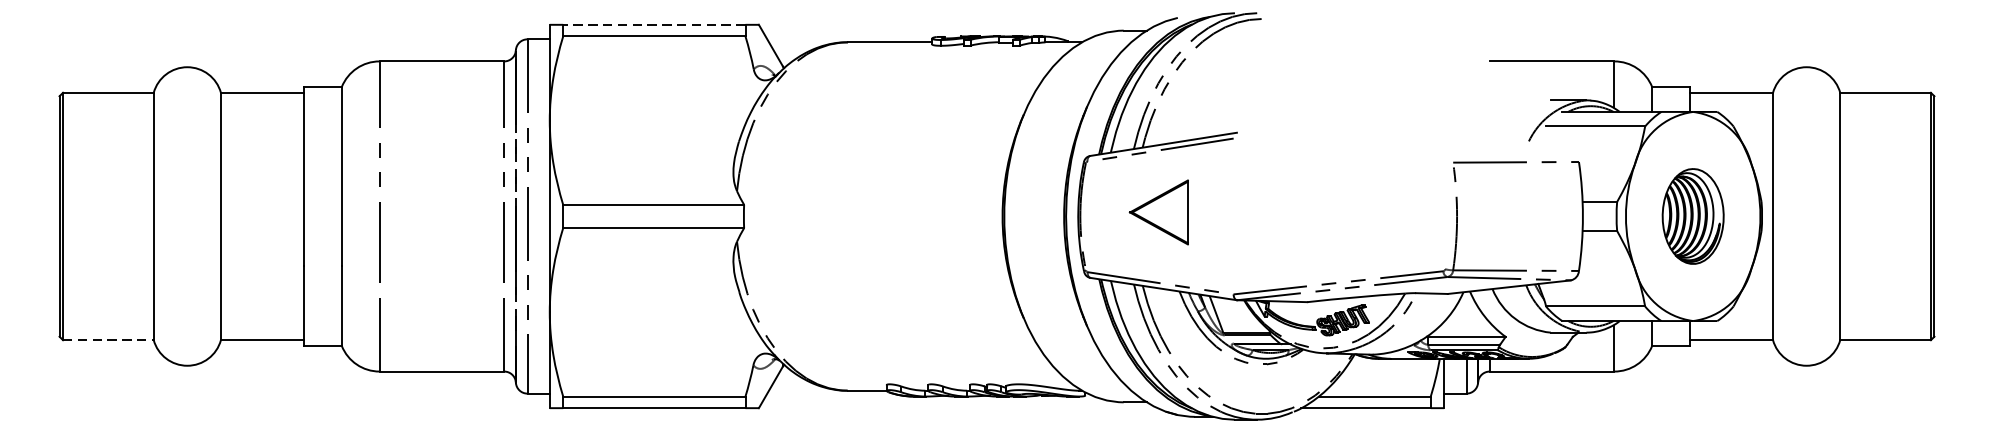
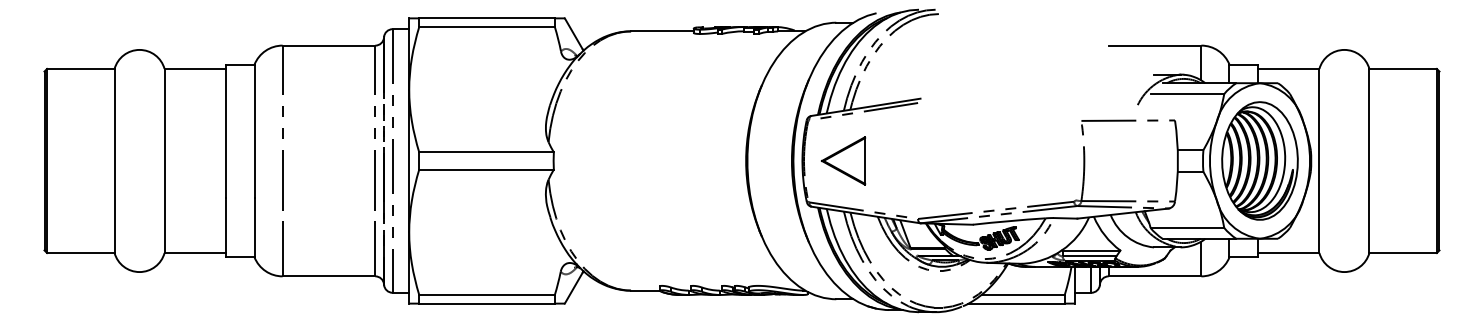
line: (654, 24) -> (487, 18), dashed -> solid
part: (1158, 211) -> (843, 160), moved
part: (1692, 215) -> (1259, 160), size x1.67
line: (107, 340) -> (80, 253), dashed -> solid

